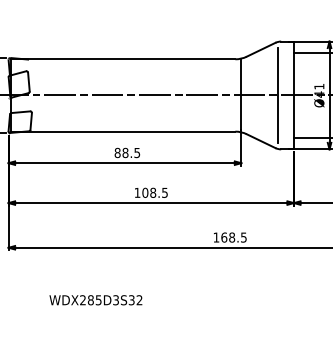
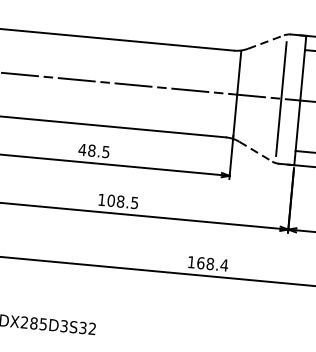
line: (261, 49) -> (266, 41), solid -> dashed
line: (261, 141) -> (256, 152), solid -> dashed
text: (117, 152) -> (82, 149), 88.5 -> 48.5
text: (243, 237) -> (223, 265), 168.5 -> 168.4

